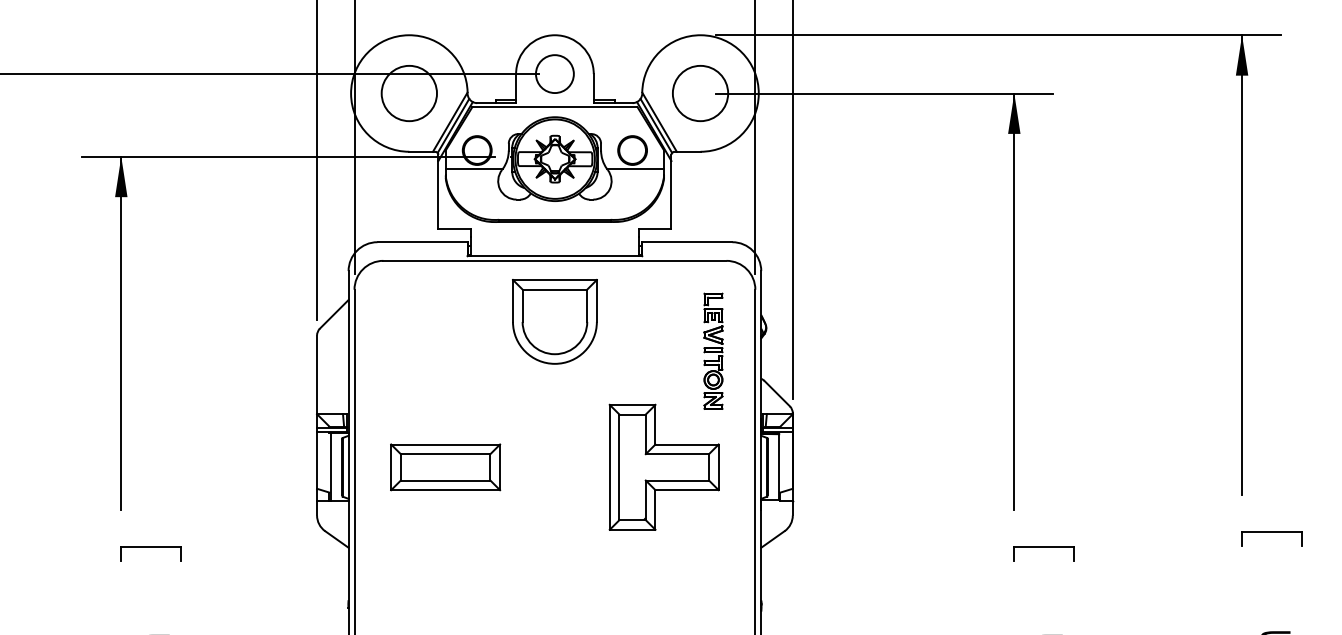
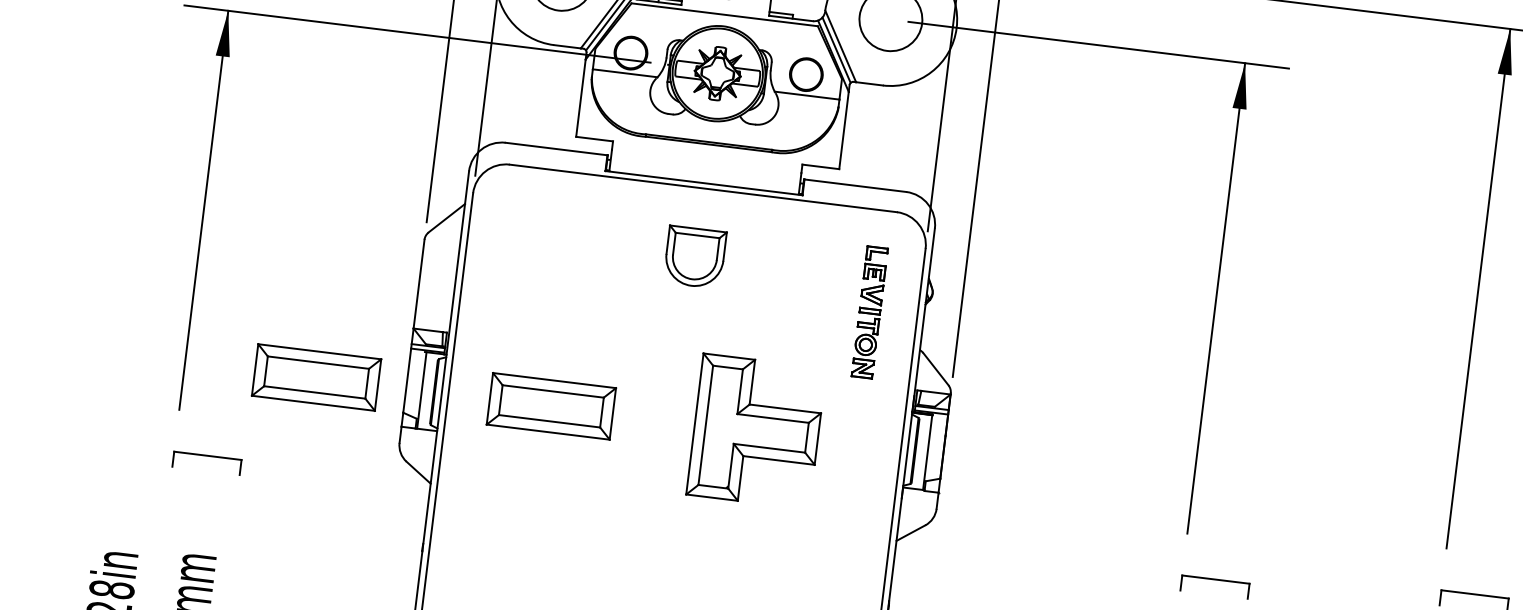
part: (554, 321) -> (694, 256), size x0.6
part: (663, 466) -> (755, 430), moved
part: (237, 467) -> (316, 377), added

